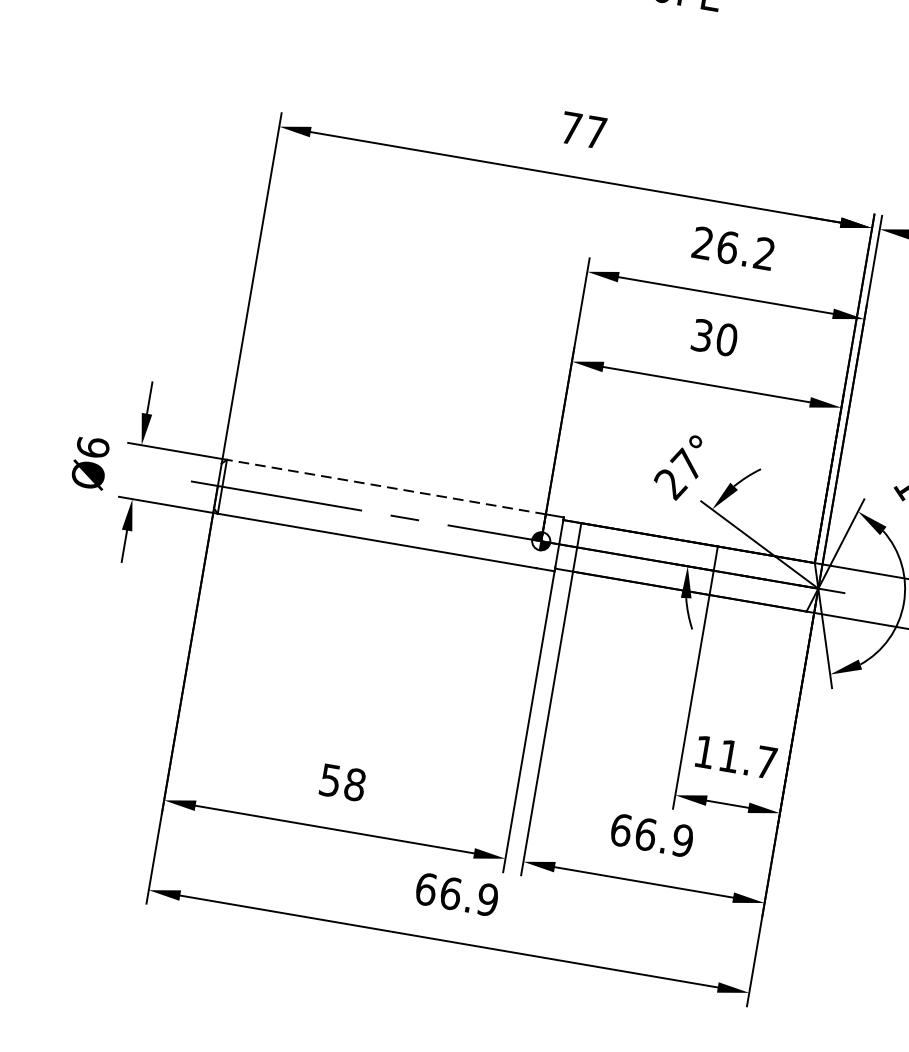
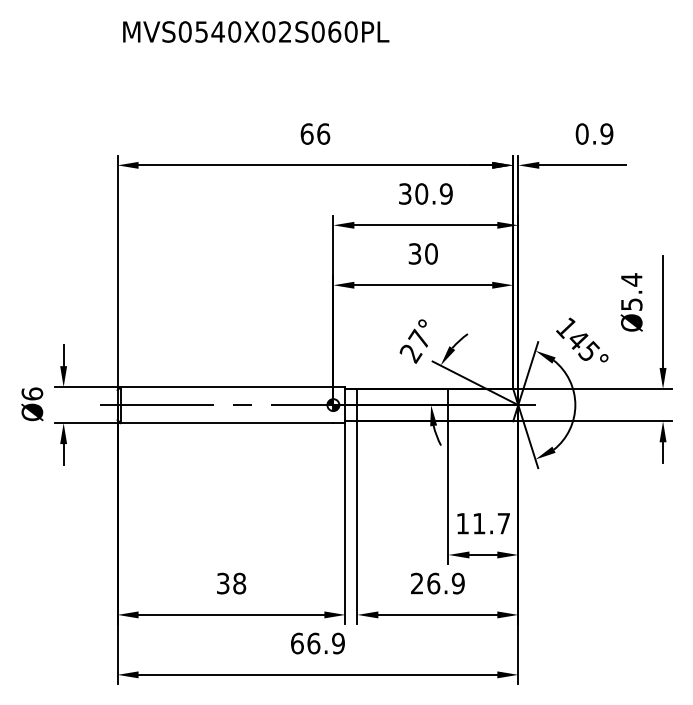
text: (584, 129) -> (315, 133), 77 -> 66
text: (733, 247) -> (425, 193), 26.2 -> 30.9
line: (385, 487) -> (226, 387), dashed -> solid
text: (331, 778) -> (223, 582), 58 -> 38
text: (620, 829) -> (416, 583), 66.9 -> 26.9

